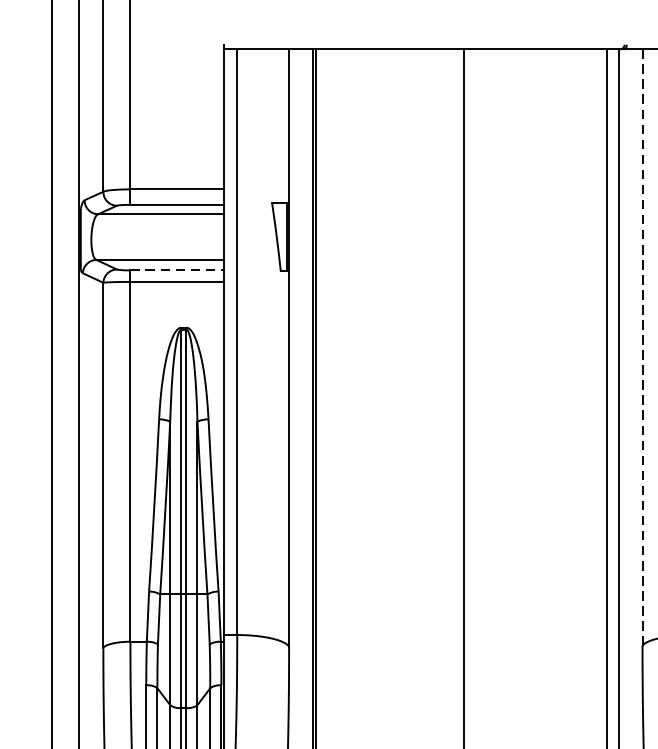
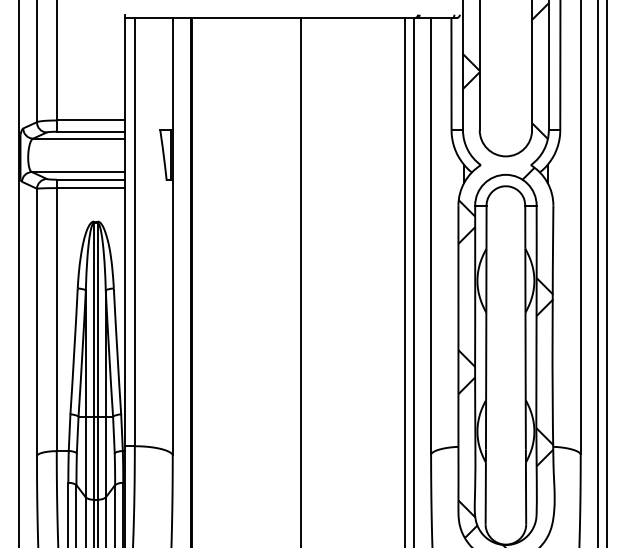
line: (177, 270) -> (91, 179), dashed -> solid
line: (643, 348) -> (431, 236), dashed -> solid

